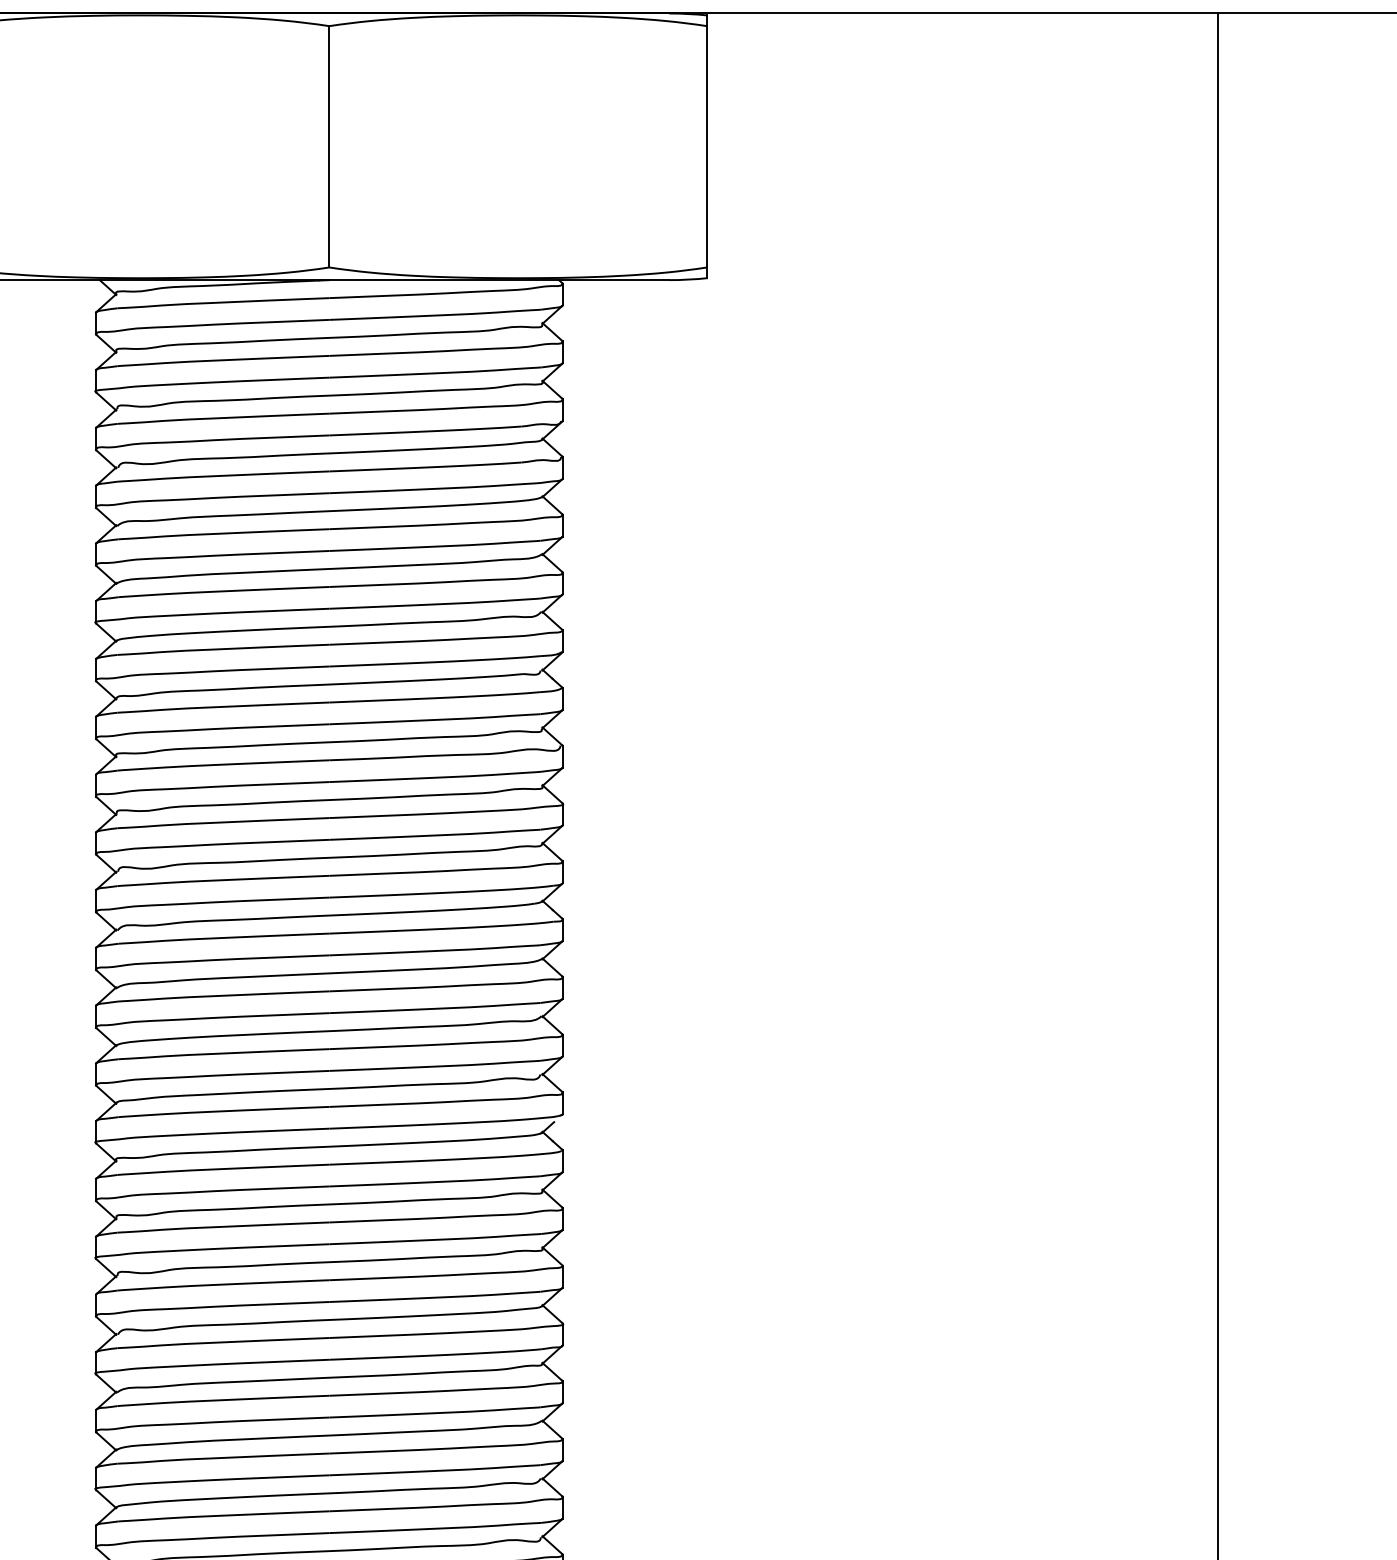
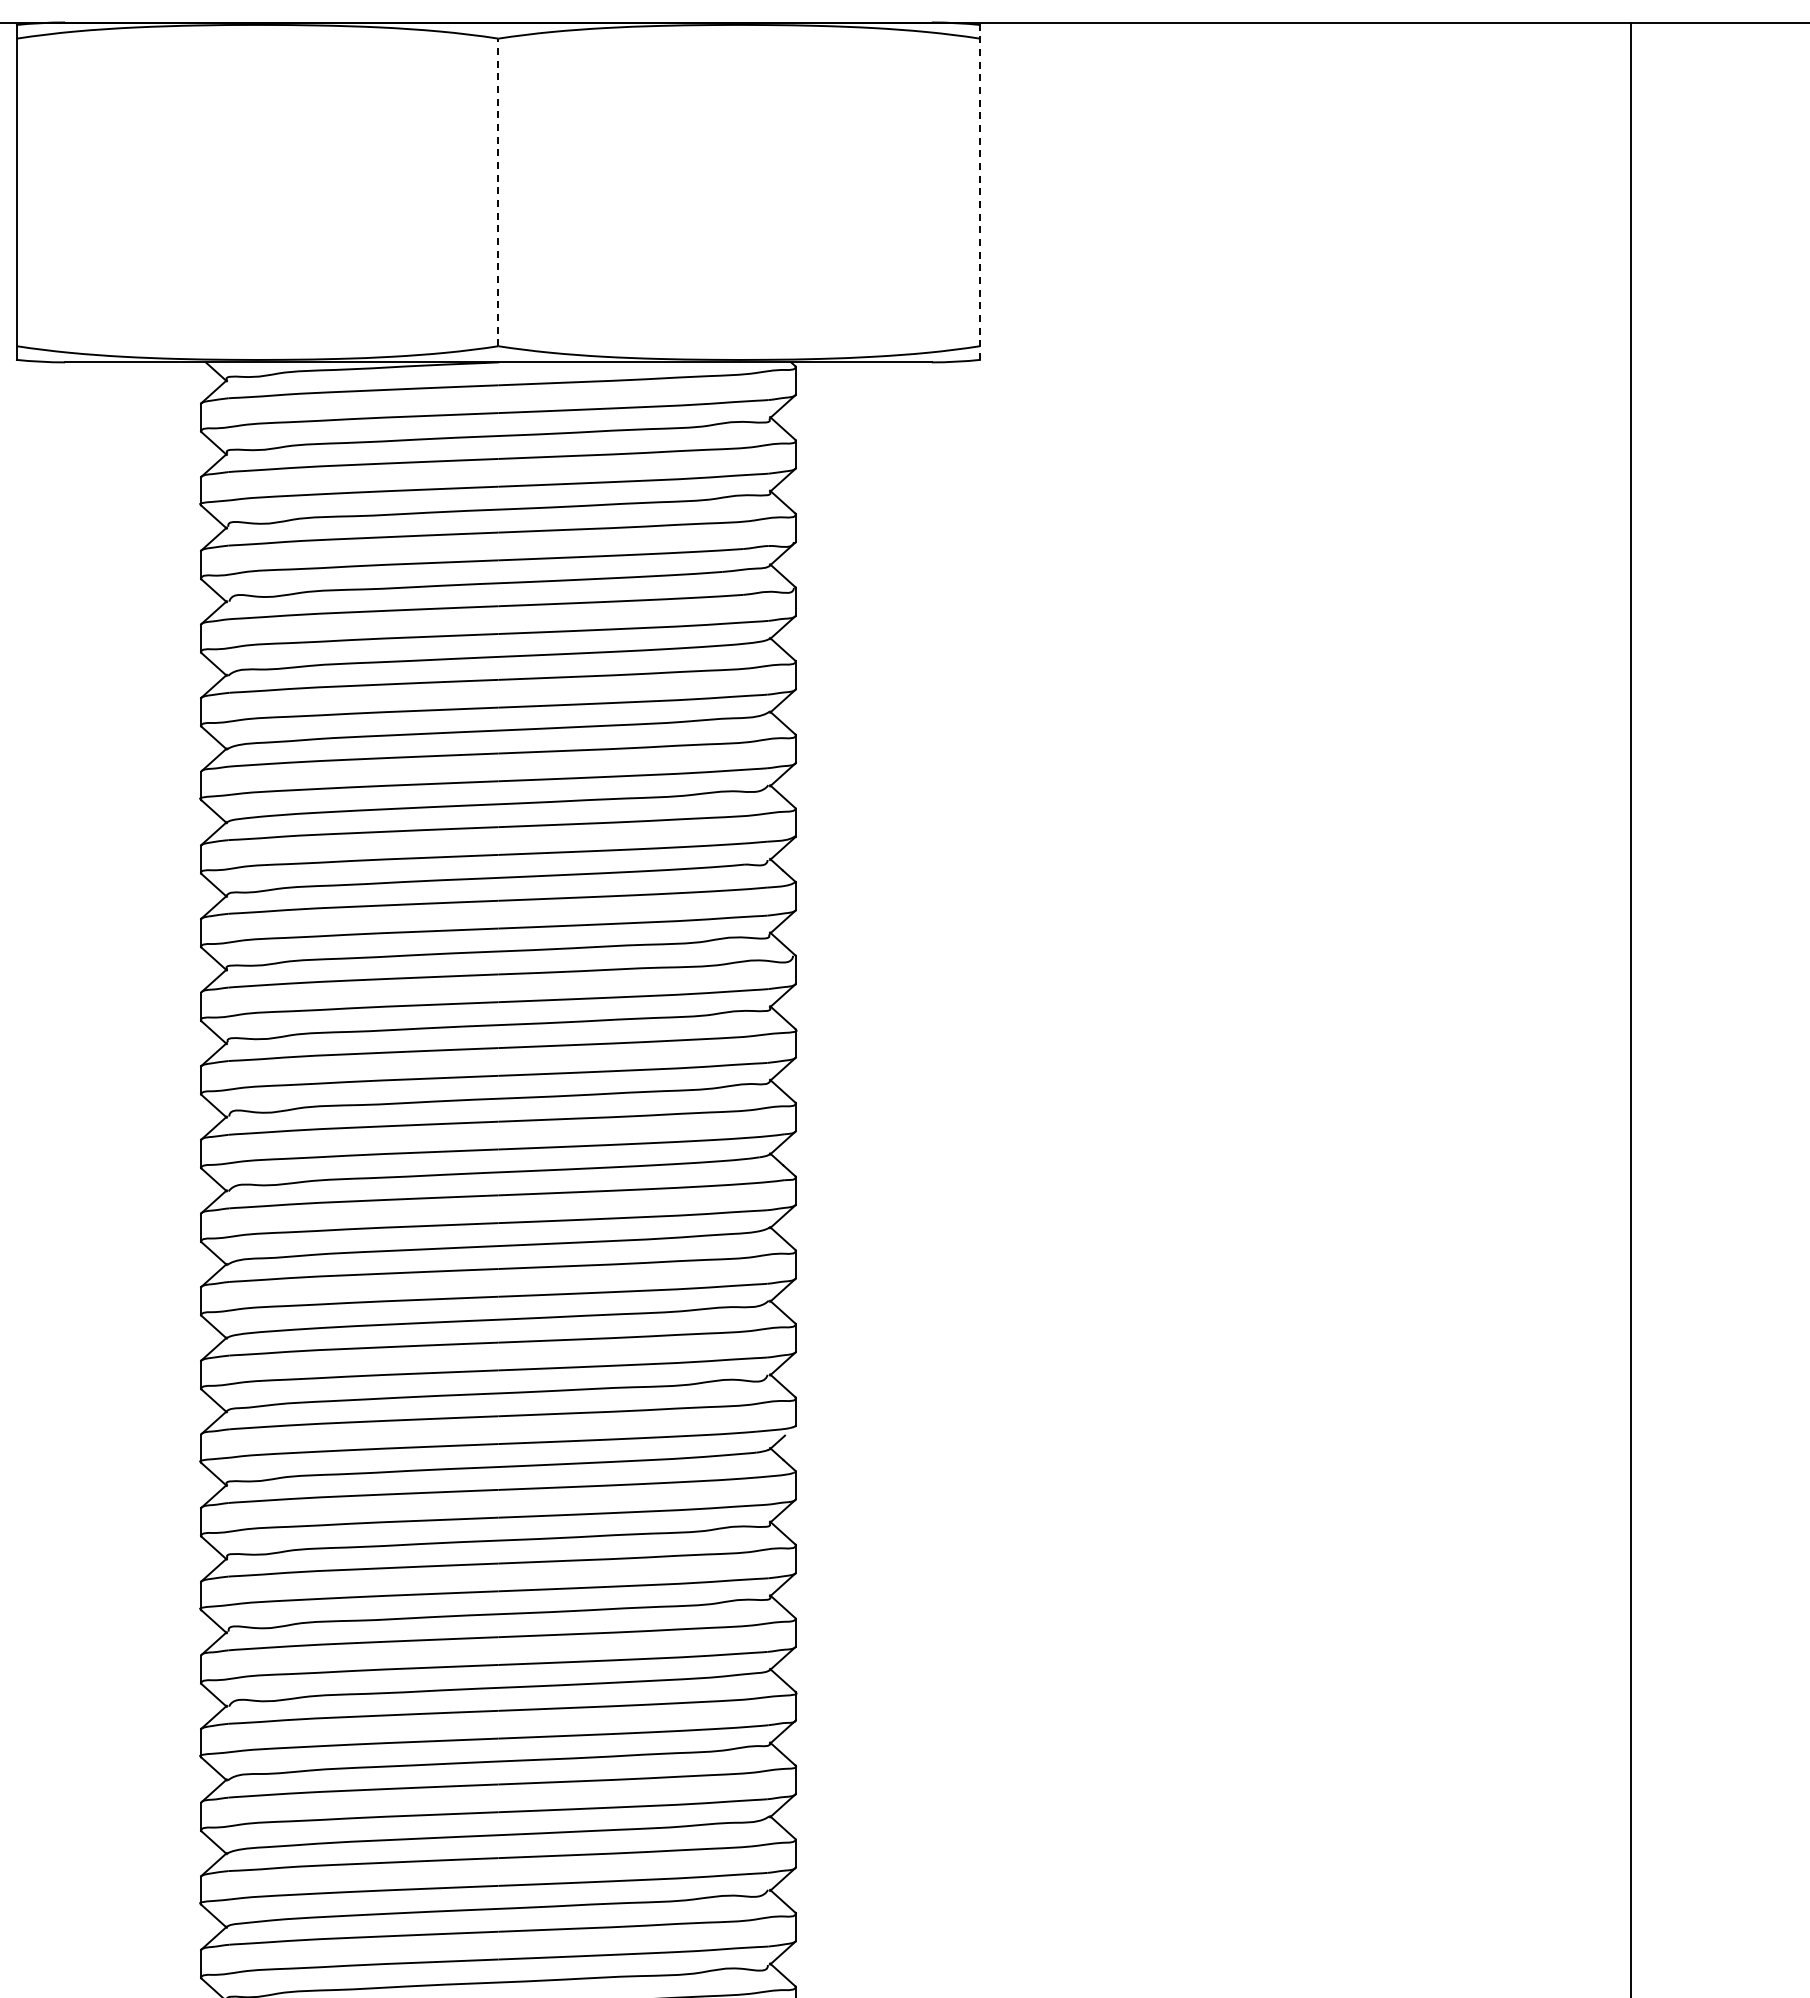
line: (329, 146) -> (498, 192), solid -> dashed
line: (706, 146) -> (979, 192), solid -> dashed

